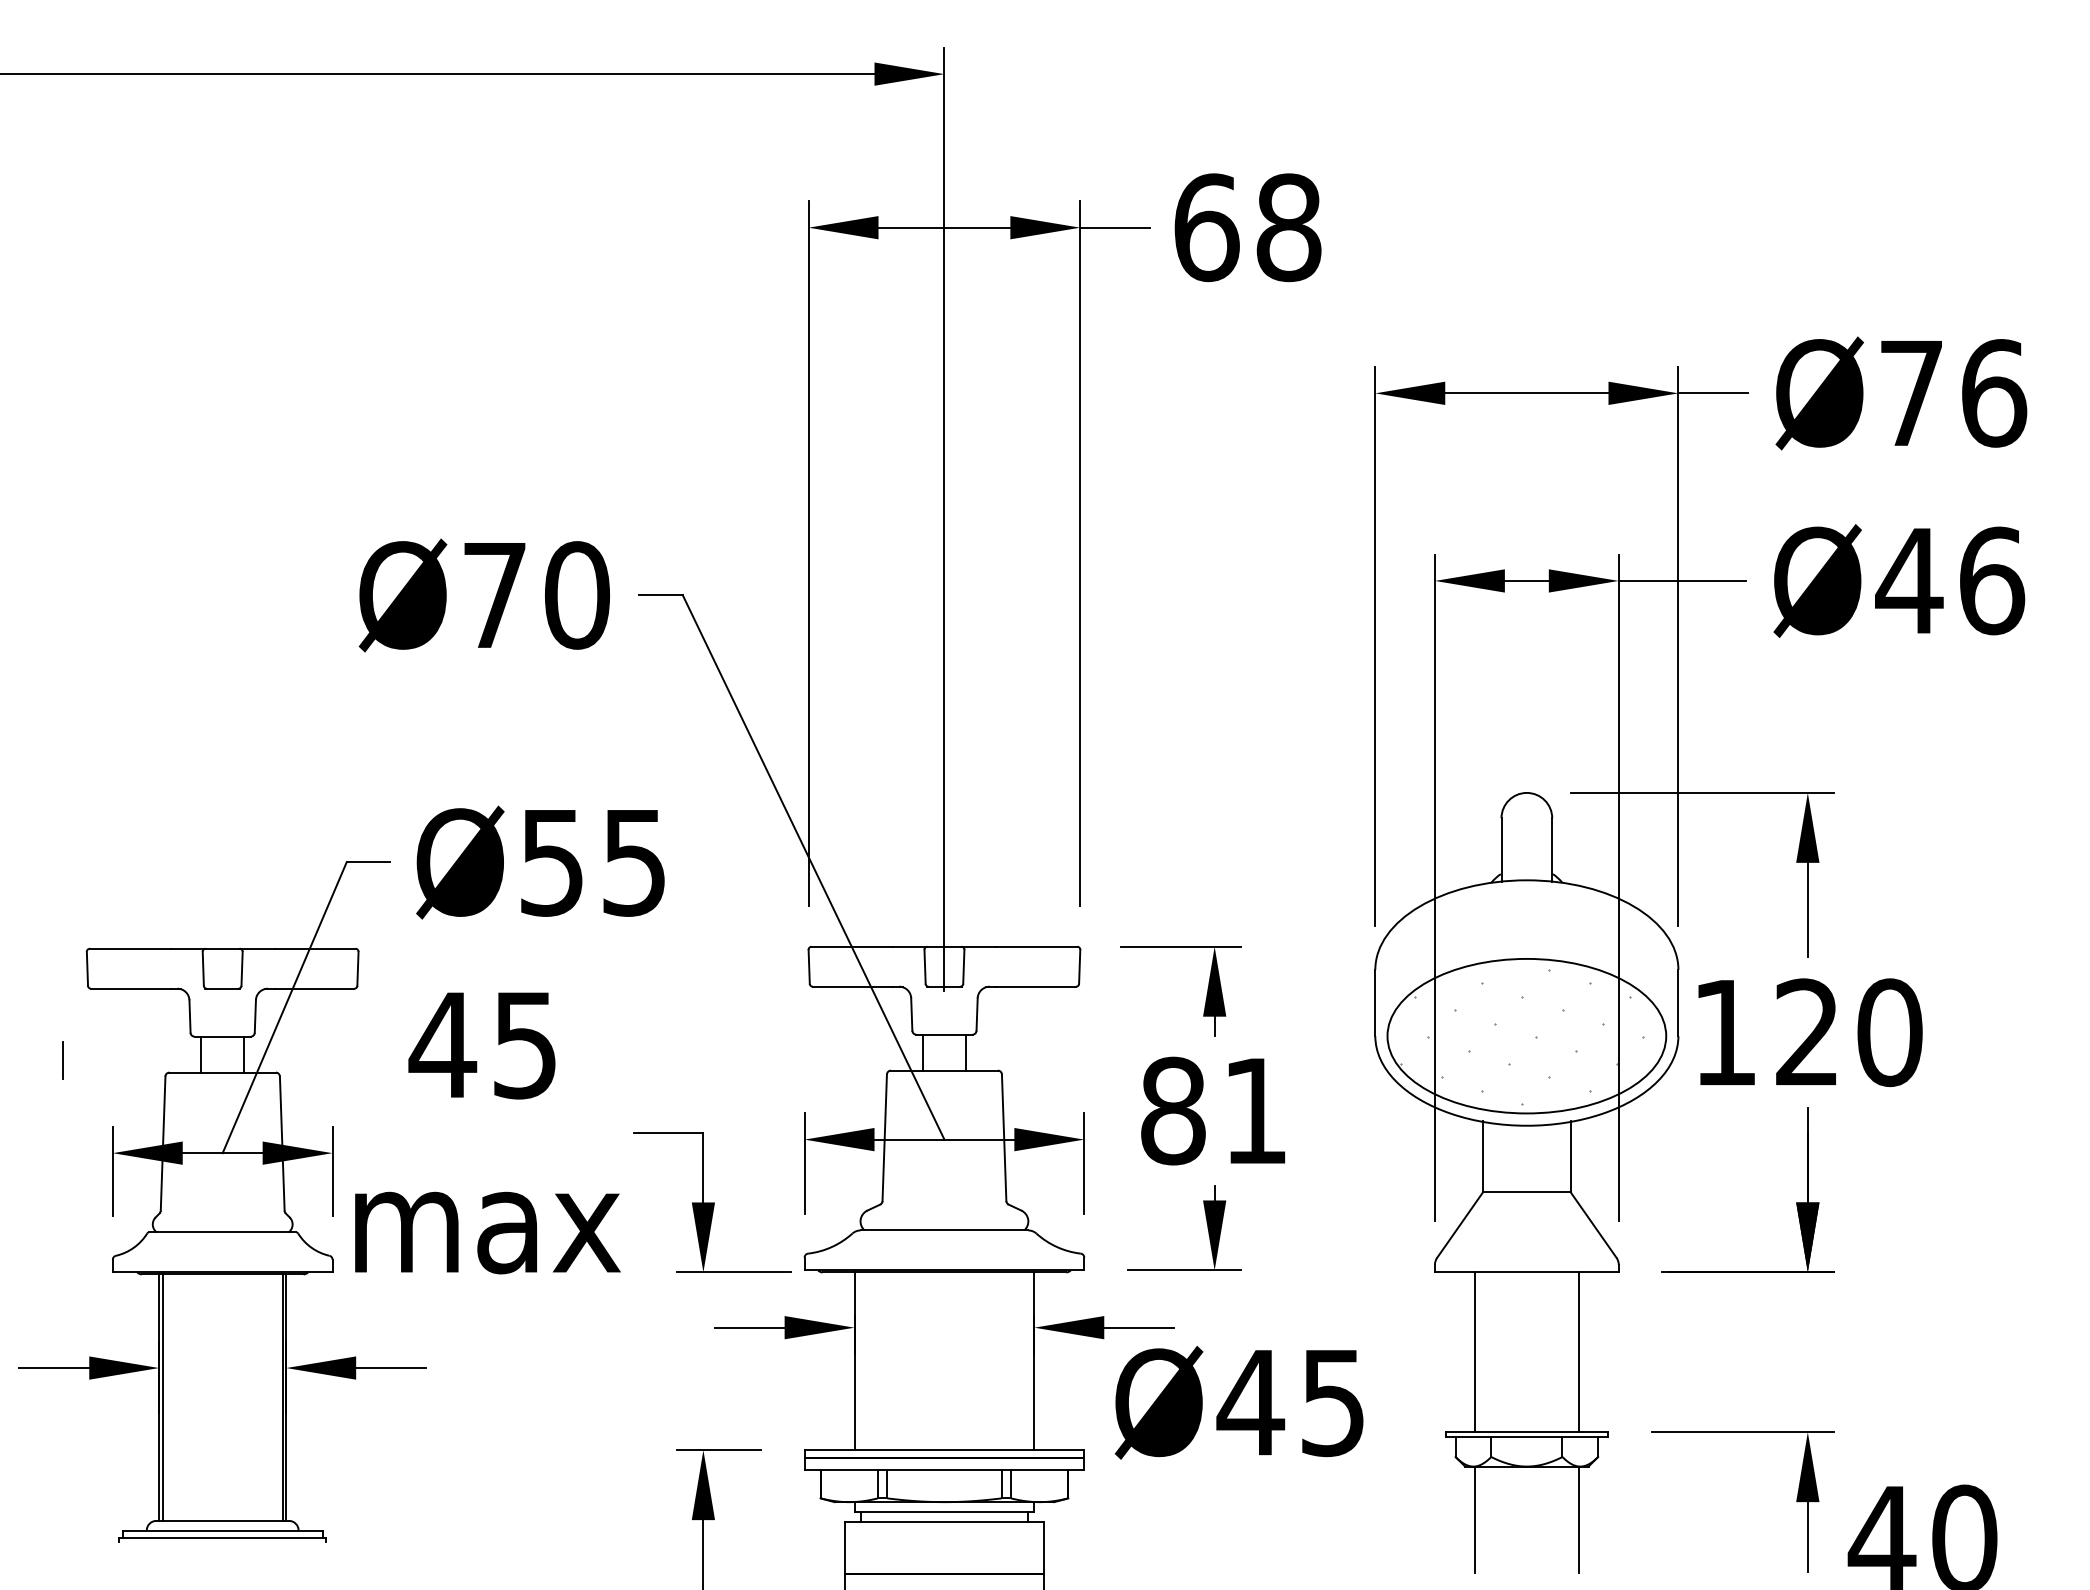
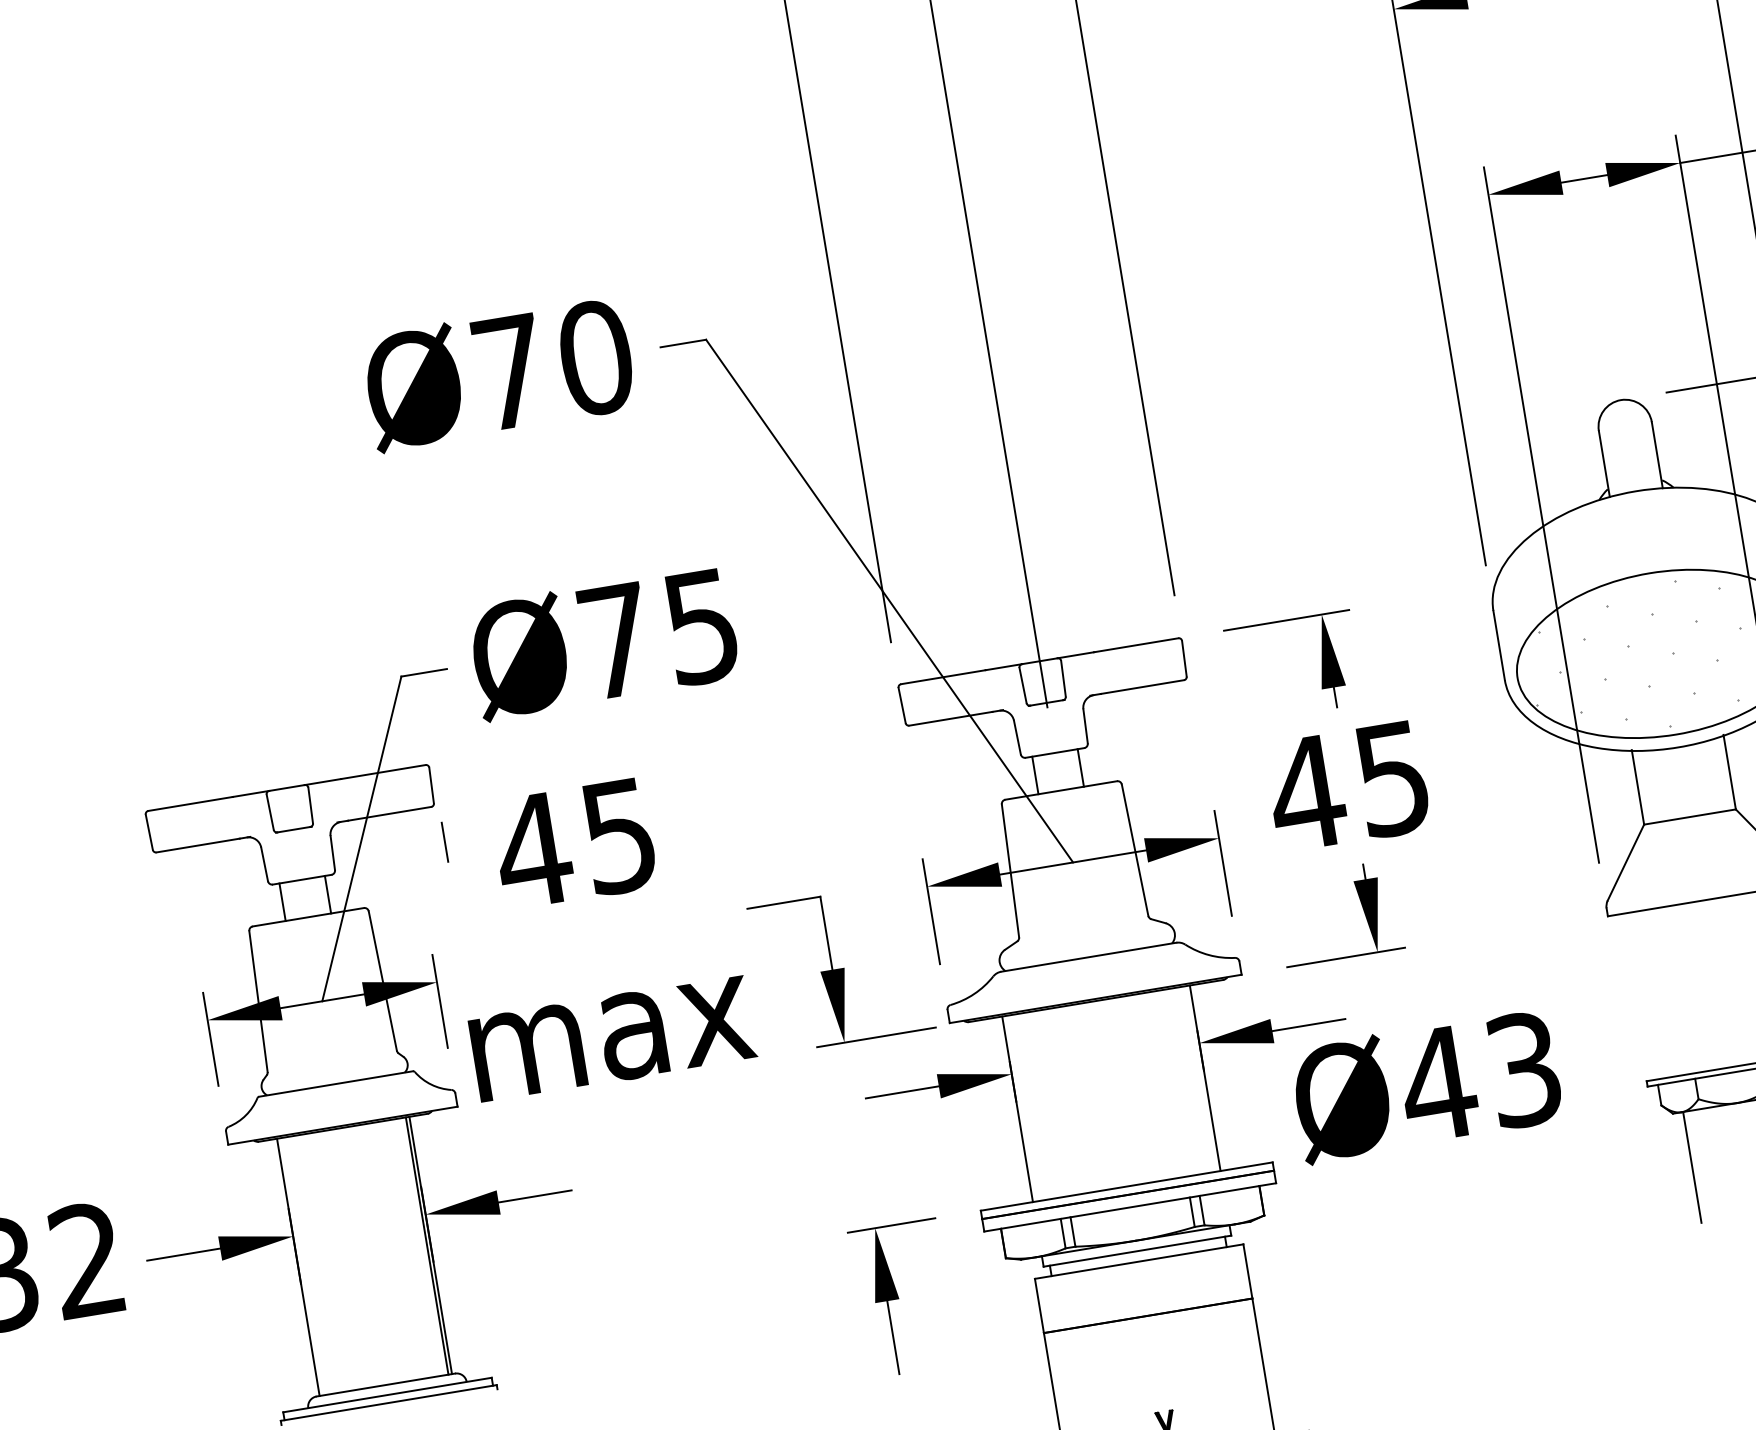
text: (551, 863) -> (615, 642), Ø55 -> Ø75
line: (62, 1060) -> (444, 842), moved
text: (1211, 1110) -> (1346, 785), 81 -> 45
line: (1474, 1352) -> (1662, 993), removed
line: (162, 1397) -> (301, 1266), removed
text: (1333, 1402) -> (1524, 1069), Ø45 -> Ø43

